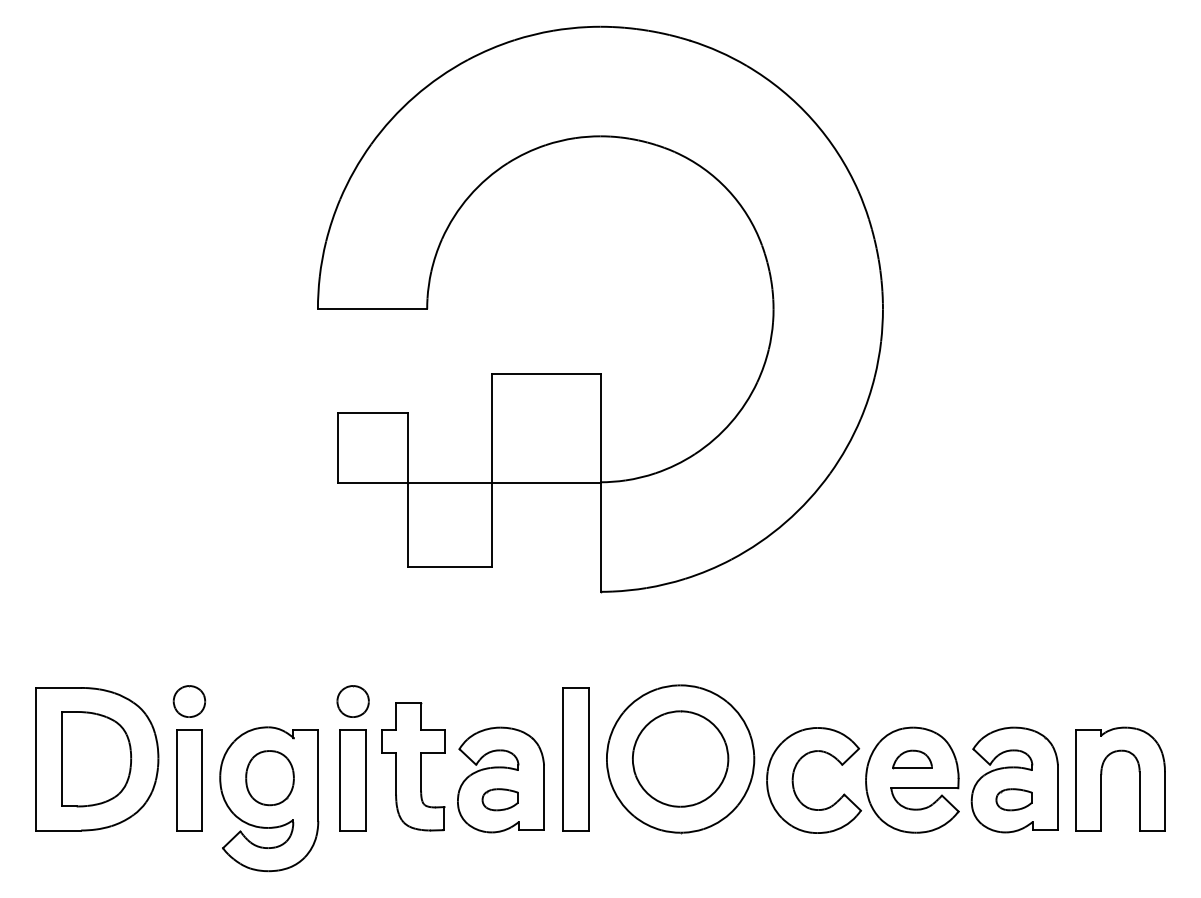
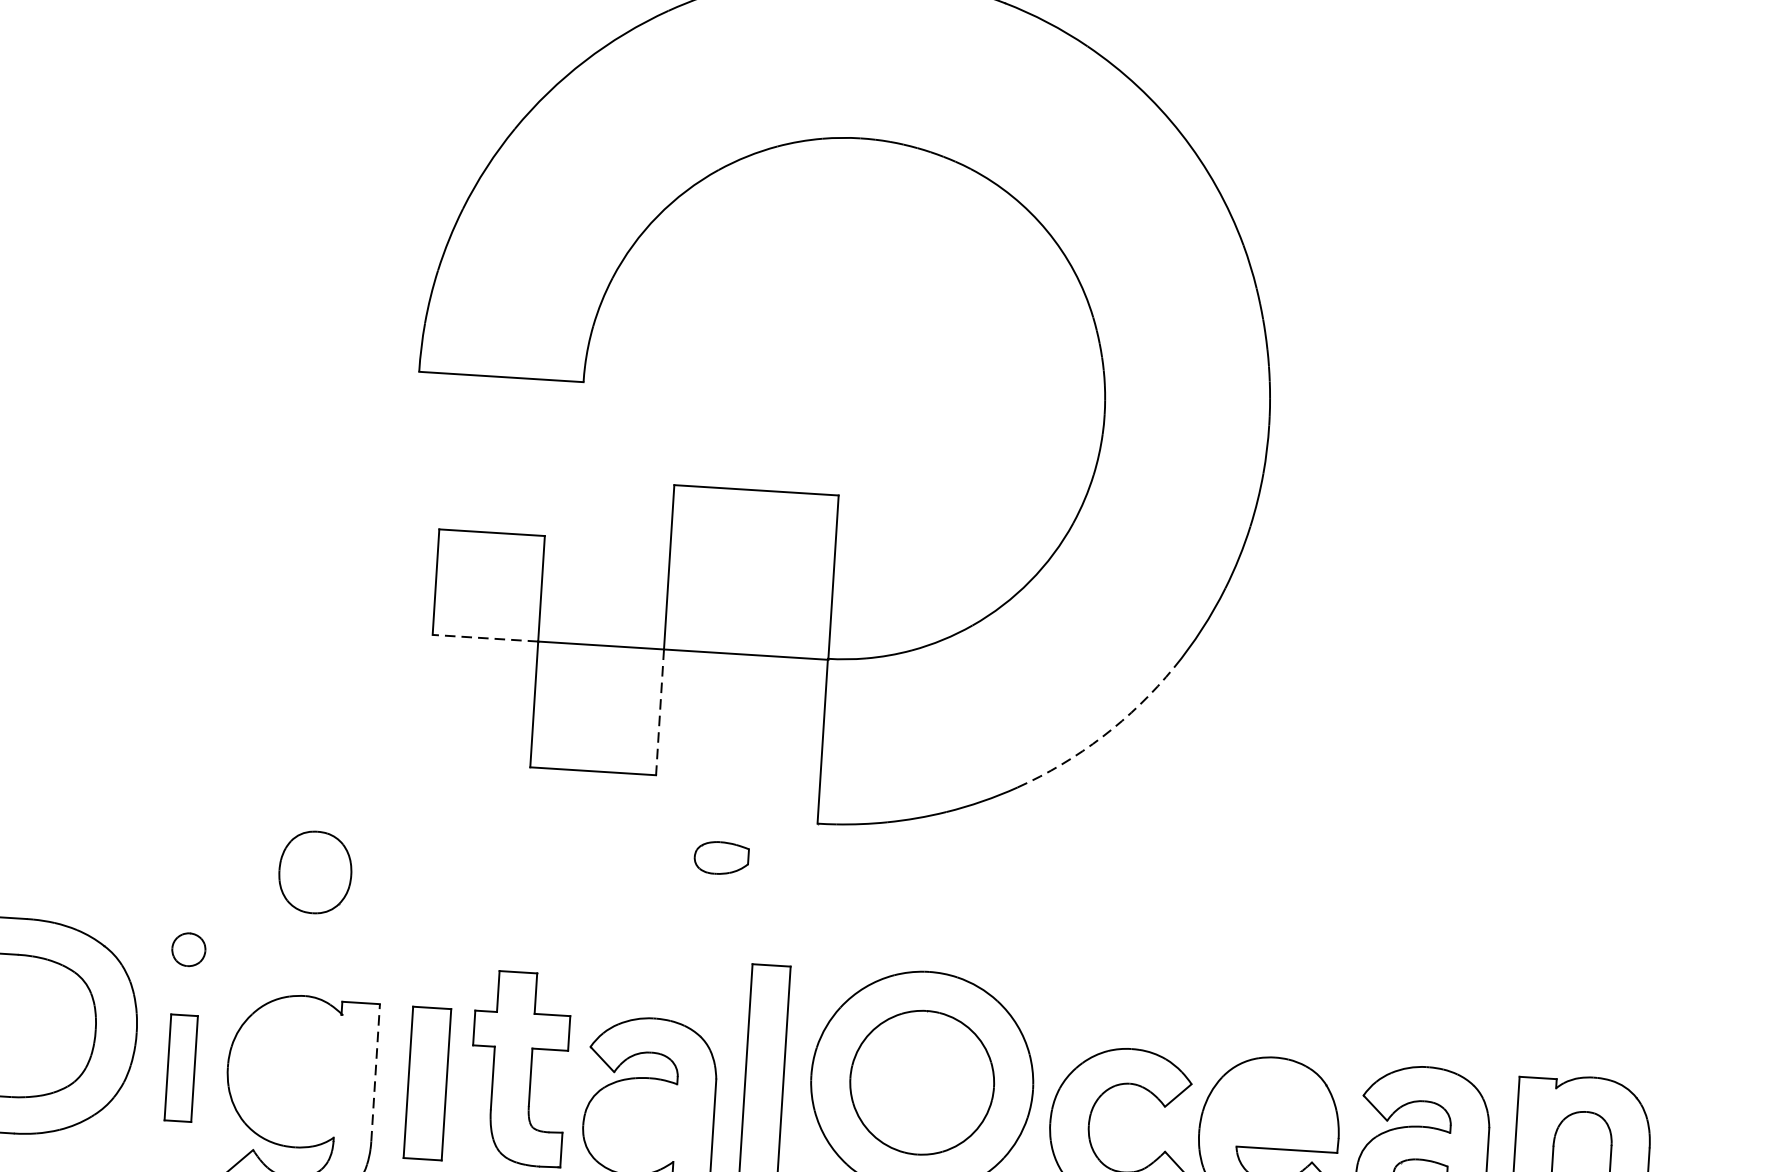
line: (372, 482) -> (484, 637), solid -> dashed
arc: (785, 522) -> (1102, 736), solid -> dashed
line: (491, 524) -> (659, 712), solid -> dashed
part: (189, 701) -> (188, 949), size x0.7
part: (352, 701) -> (434, 965), removed
part: (912, 759) -> (1271, 1105), removed
line: (318, 775) -> (375, 1073), solid -> dashed
part: (269, 778) -> (314, 873), moved
part: (189, 780) -> (181, 1068), size x0.7
part: (499, 799) -> (720, 857), moved

